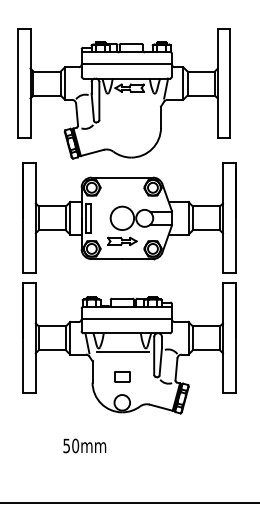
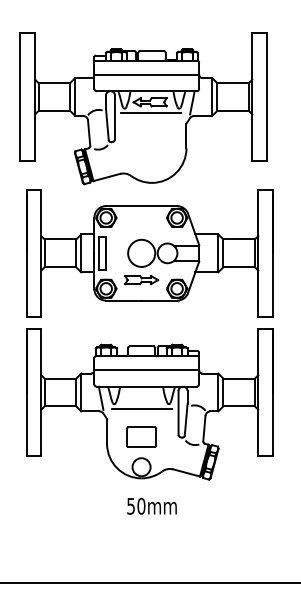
line: (130, 97) -> (151, 113), added
part: (122, 376) -> (141, 436), size x1.67
text: (84, 445) -> (151, 505), moved

